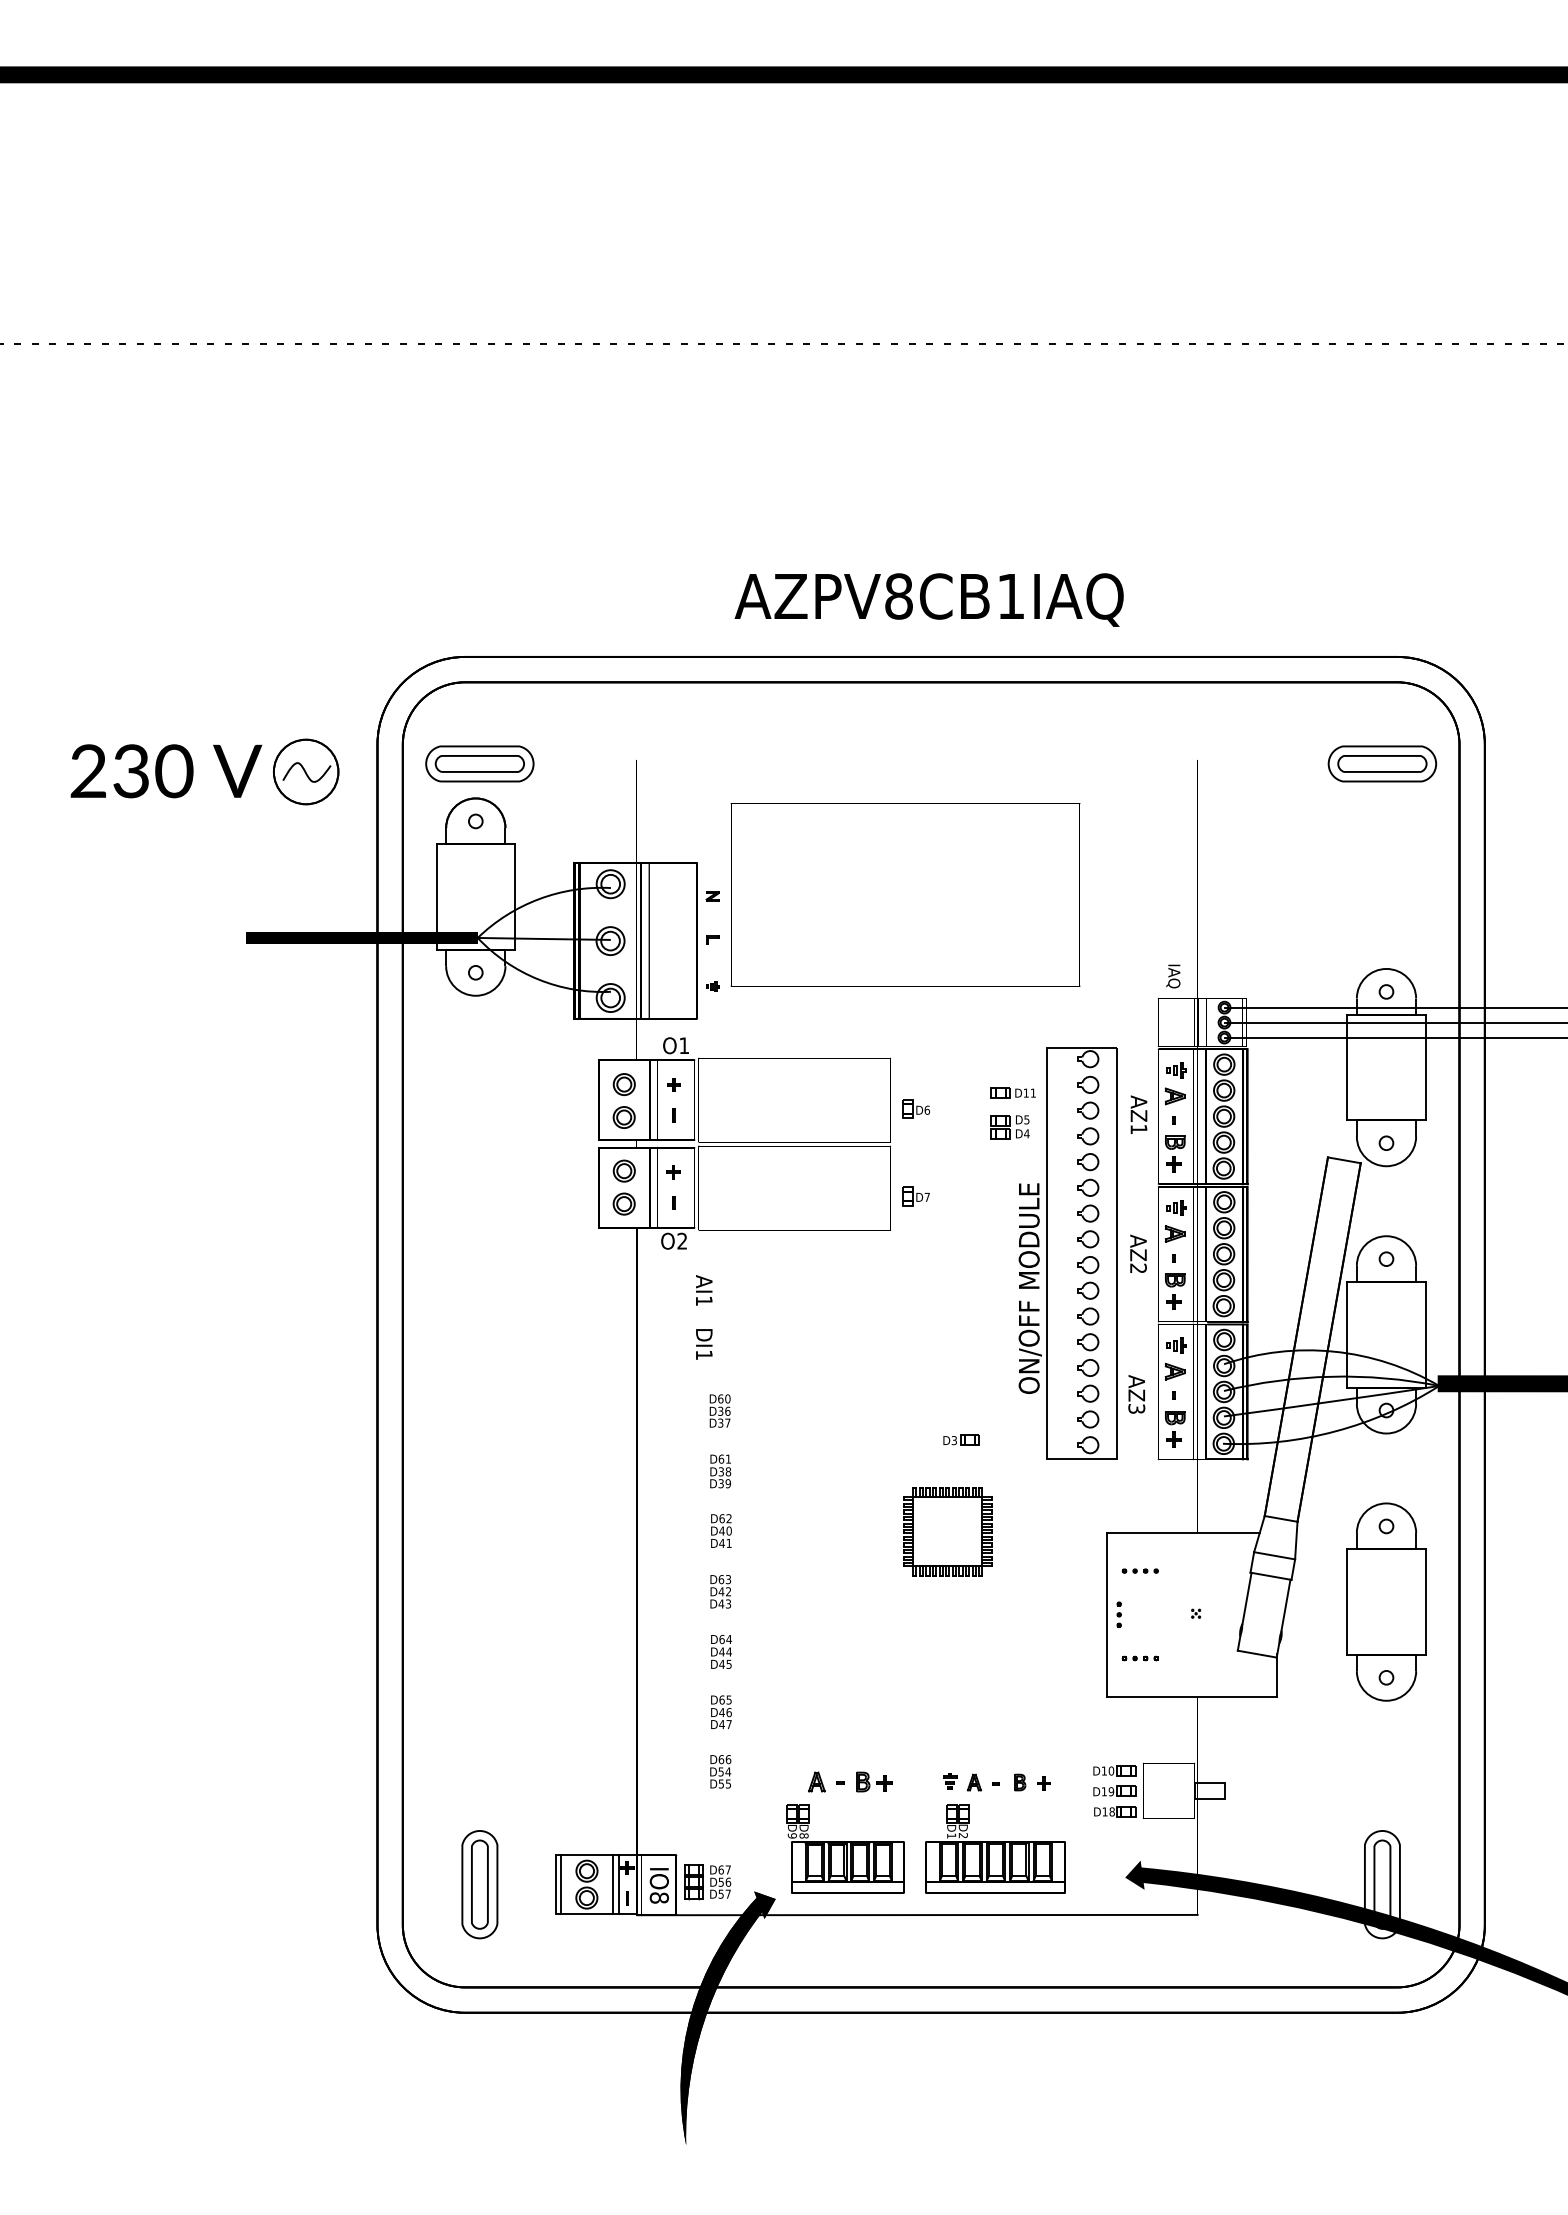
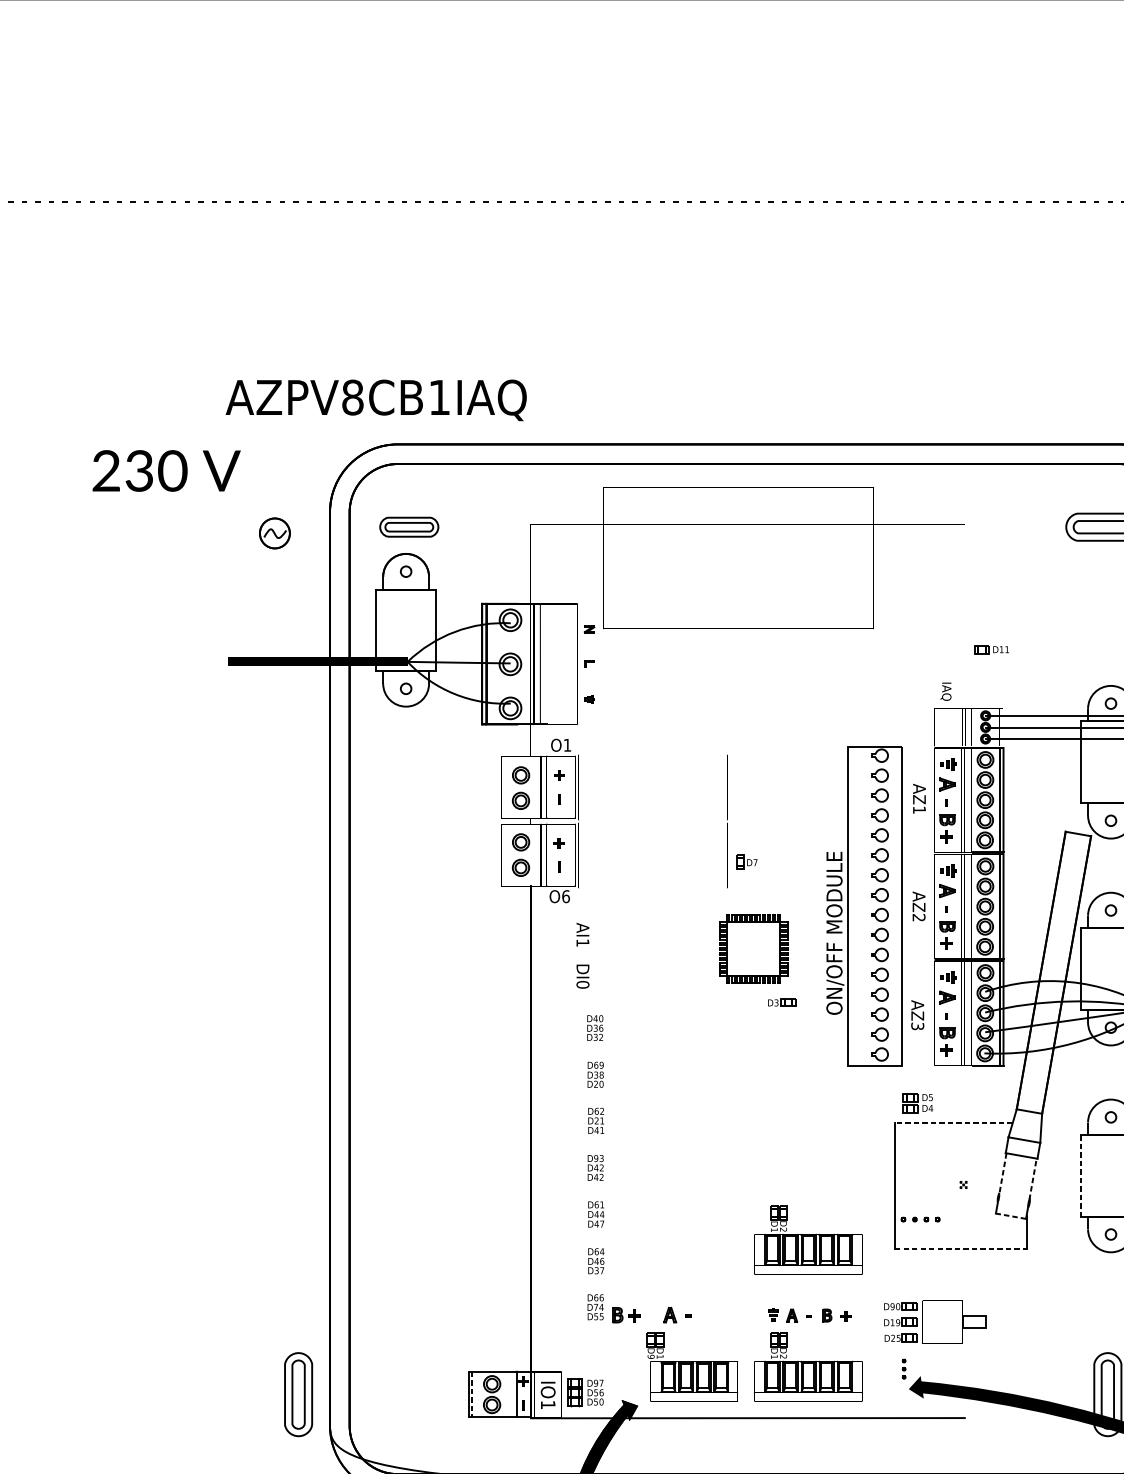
text: (928, 599) -> (375, 399), moved
part: (479, 763) -> (408, 526), size x0.7
text: (166, 771) -> (166, 471), moved
part: (306, 771) -> (275, 533), size x0.6
part: (905, 894) -> (738, 557), moved
part: (1012, 1092) -> (991, 649), moved
part: (916, 1108) -> (747, 793), removed
part: (1009, 1127) -> (917, 1103), moved
text: (682, 1240) -> (566, 896), O2 -> O6
text: (703, 1355) -> (582, 985), DI1 -> DI0
text: (720, 1398) -> (595, 1018), D60 -> D40
text: (727, 1422) -> (600, 1036), D37 -> D32
part: (961, 1439) -> (782, 1002), moved
text: (728, 1458) -> (601, 1064), D61 -> D69
text: (724, 1483) -> (598, 1084), D39 -> D20
text: (725, 1530) -> (599, 1120), D40 -> D21
part: (947, 1531) -> (753, 948), moved
line: (1183, 1533) -> (953, 1122), solid -> dashed
part: (1139, 1570) -> (919, 1151), removed
text: (721, 1579) -> (596, 1158), D63 -> D93
line: (1246, 1599) -> (1002, 1173), solid -> dashed
line: (1347, 1602) -> (1080, 1176), solid -> dashed
text: (728, 1604) -> (601, 1177), D43 -> D42
line: (1285, 1605) -> (1032, 1178), solid -> dashed
part: (1118, 1614) -> (903, 1368), moved
text: (729, 1639) -> (602, 1204), D64 -> D61
line: (1257, 1654) -> (1011, 1216), solid -> dashed
part: (1139, 1658) -> (919, 1219), size x1.4
text: (728, 1664) -> (601, 1224), D45 -> D47
part: (995, 1684) -> (808, 1239), added
line: (1192, 1696) -> (960, 1249), solid -> dashed
text: (728, 1699) -> (601, 1251), D65 -> D64
text: (721, 1724) -> (596, 1270), D47 -> D37
text: (1104, 1770) -> (892, 1306), D10 -> D90
text: (720, 1771) -> (595, 1307), D54 -> D74
part: (874, 1781) -> (626, 1314), moved
text: (1108, 1811) -> (895, 1338), D18 -> D25
text: (803, 1835) -> (659, 1356), D8 -> D1
text: (720, 1869) -> (595, 1382), D67 -> D97
part: (479, 1884) -> (298, 1394), moved
line: (561, 1884) -> (472, 1394), solid -> dashed
line: (613, 1884) -> (512, 1394), removed
text: (727, 1893) -> (600, 1401), D57 -> D50
text: (658, 1897) -> (547, 1404), IO8 -> IO1

